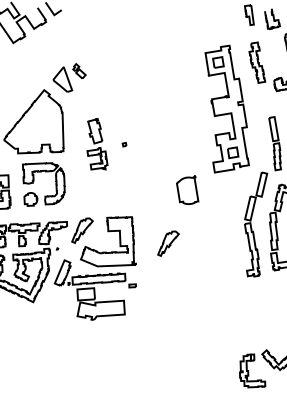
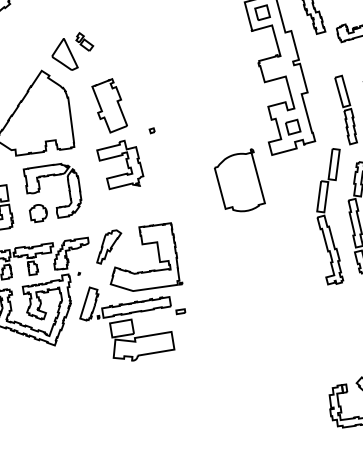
part: (97, 144) -> (117, 133), size x1.67
part: (187, 189) -> (239, 180), size x1.67
part: (168, 243) -> (221, 252), removed

